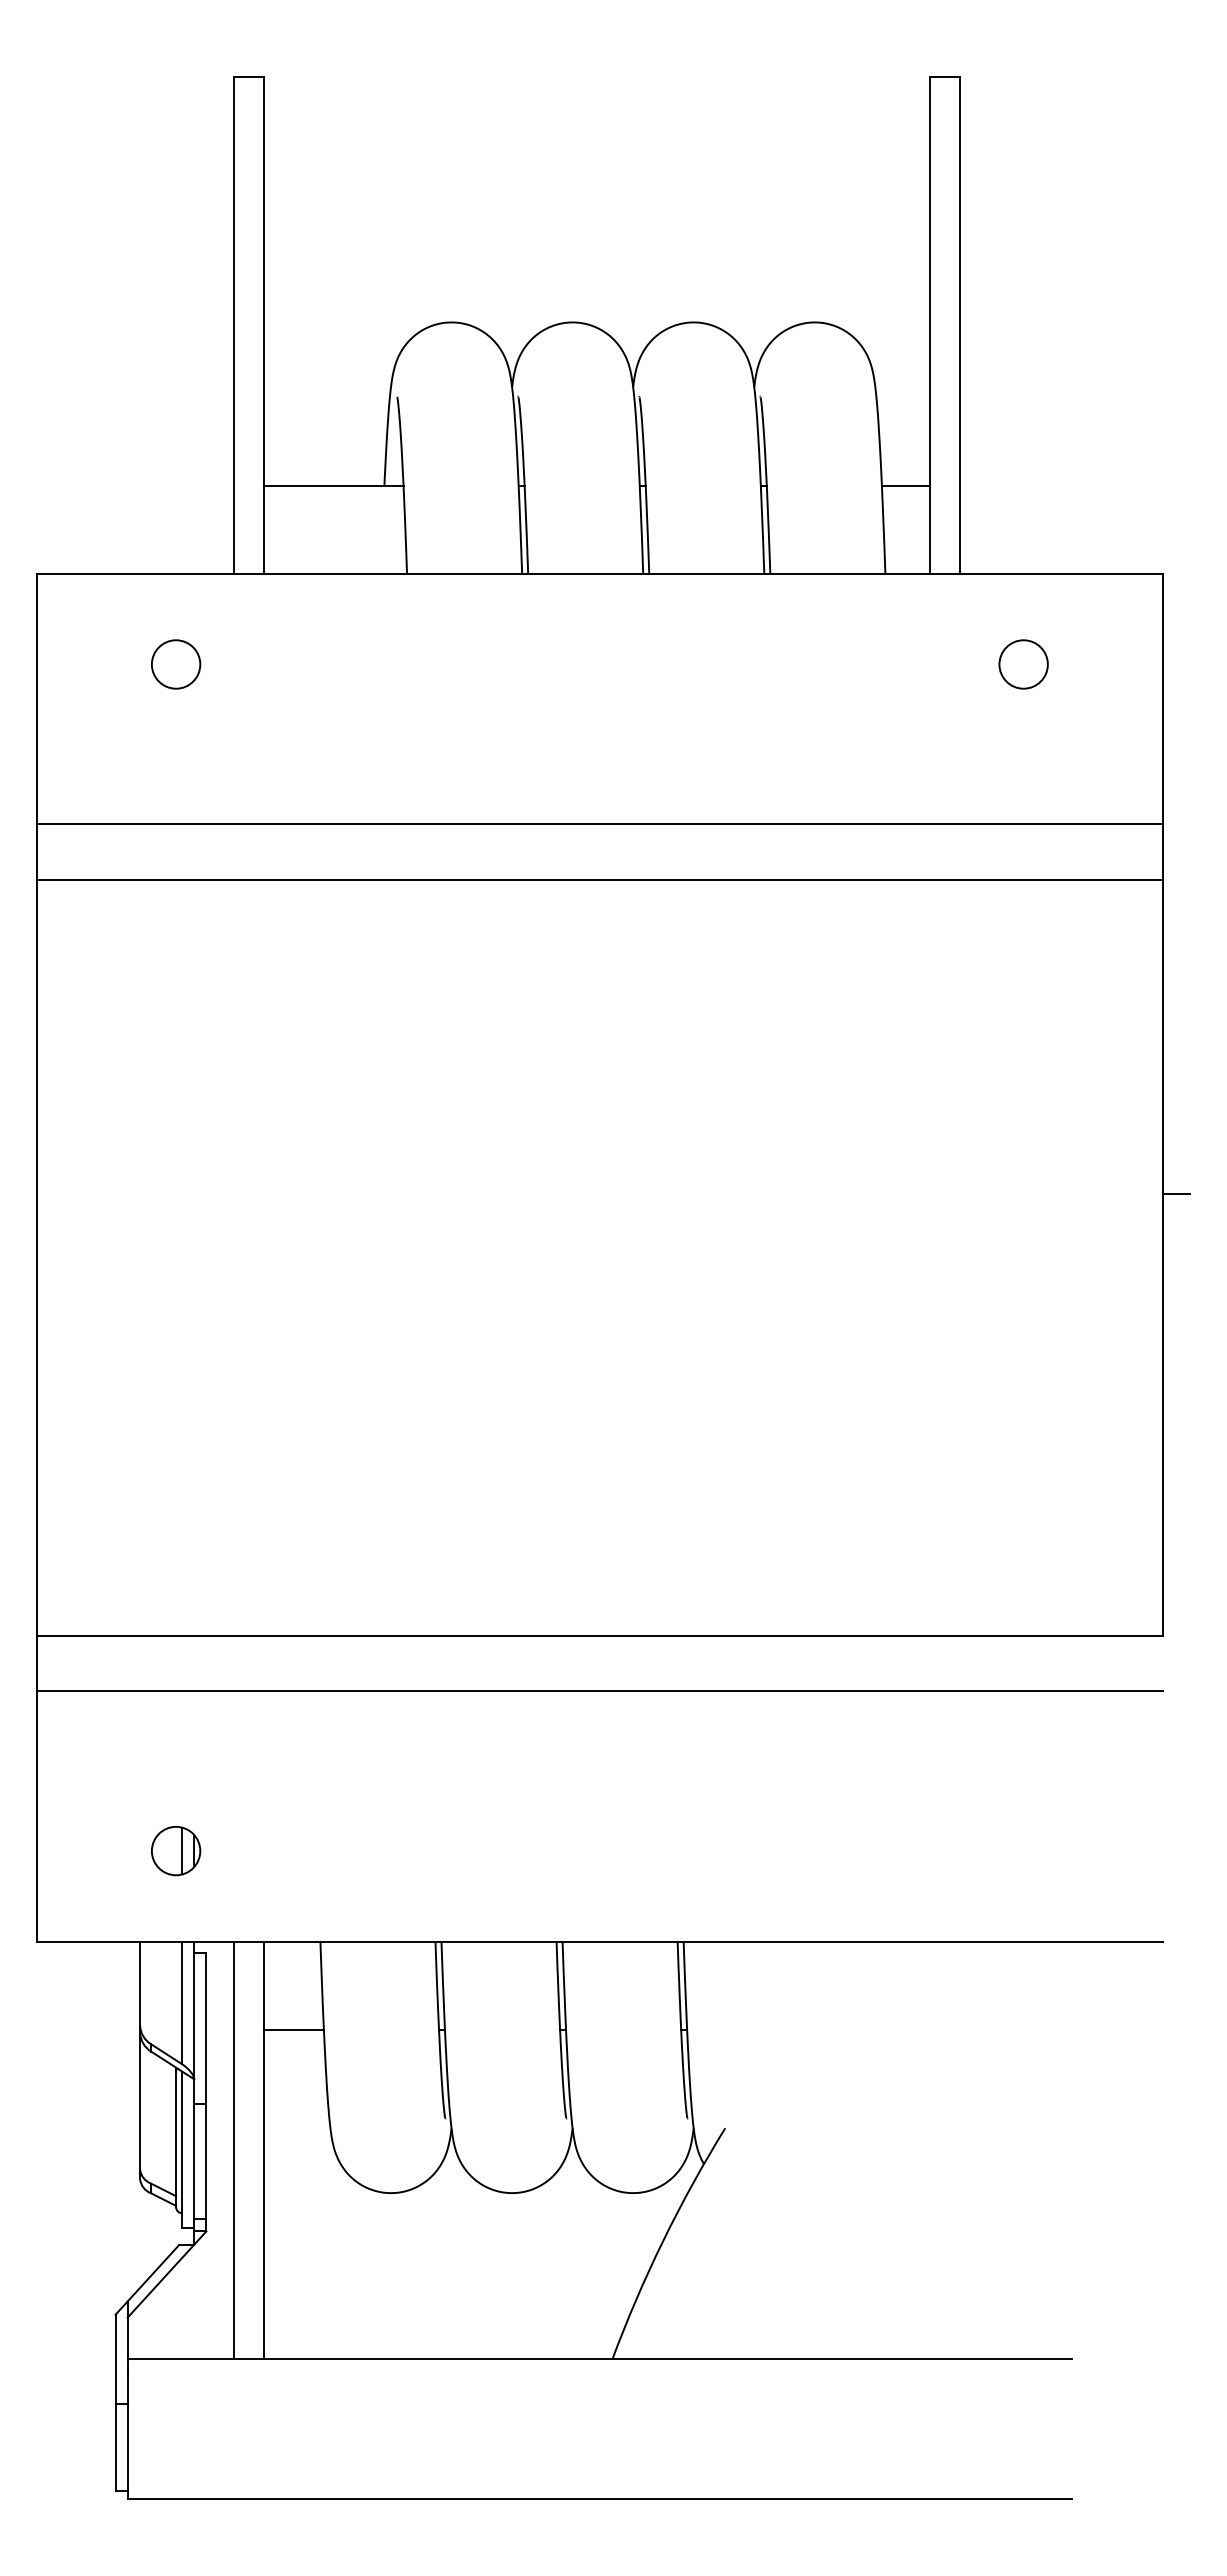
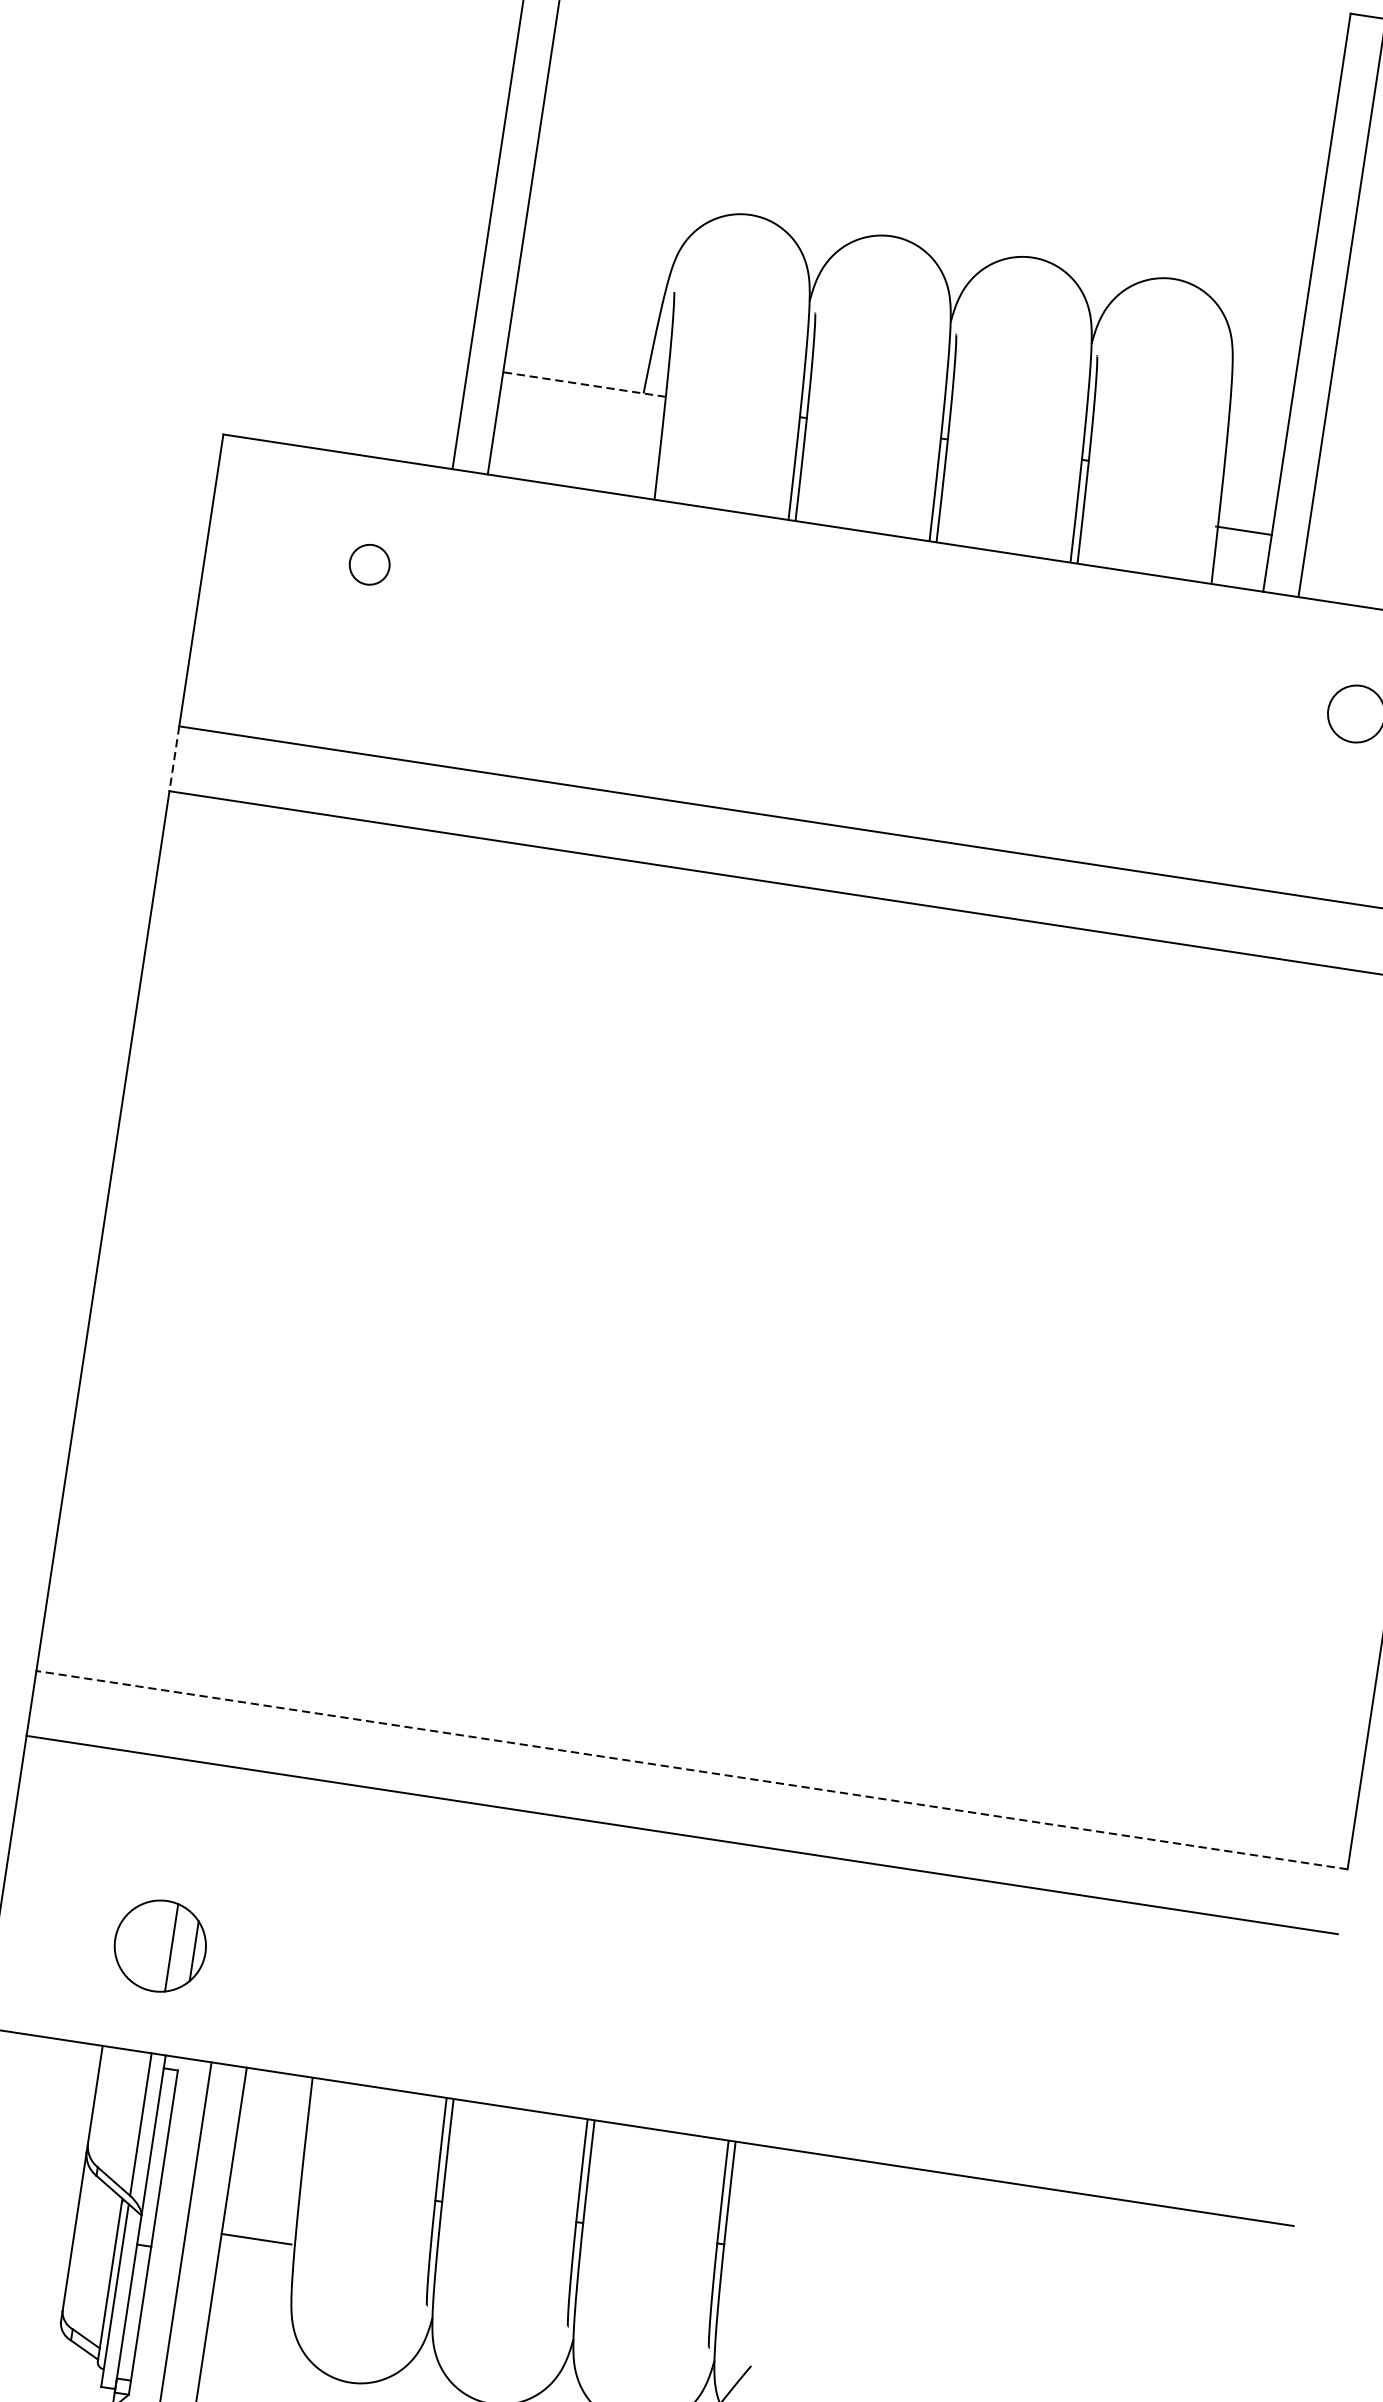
line: (333, 485) -> (584, 384), solid -> dashed
line: (905, 485) -> (1243, 530), moved
circle: (176, 664) -> (370, 564), size x0.7
line: (36, 852) -> (173, 759), solid -> dashed
line: (599, 1635) -> (691, 1770), solid -> dashed
part: (176, 1851) -> (160, 1947), size x1.6
line: (293, 2029) -> (256, 2238), moved

